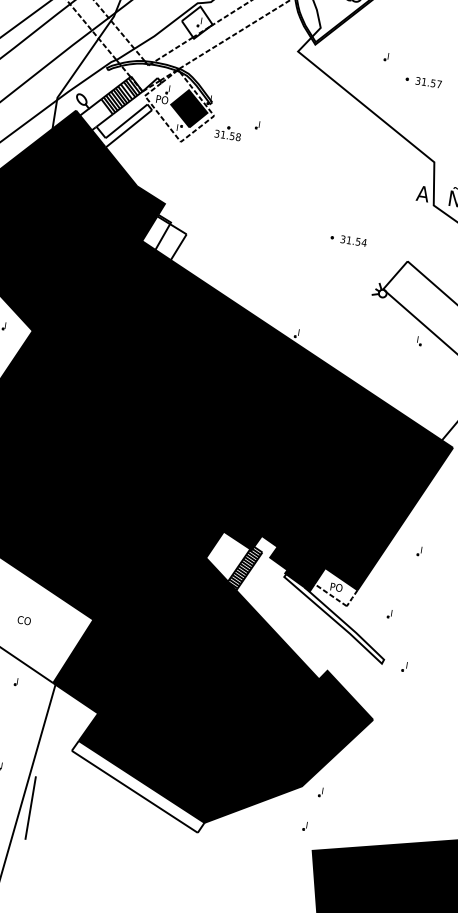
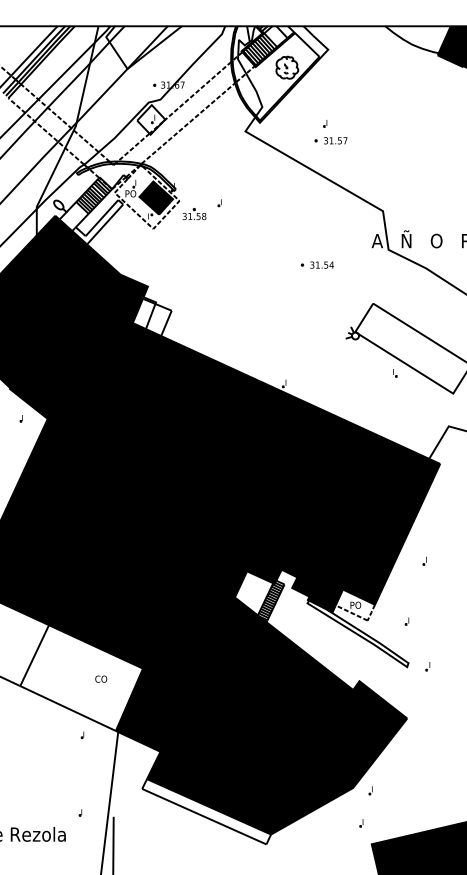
part: (423, 81) -> (330, 140), moved
part: (347, 239) -> (316, 264), moved
text: (24, 619) -> (101, 678), moved

